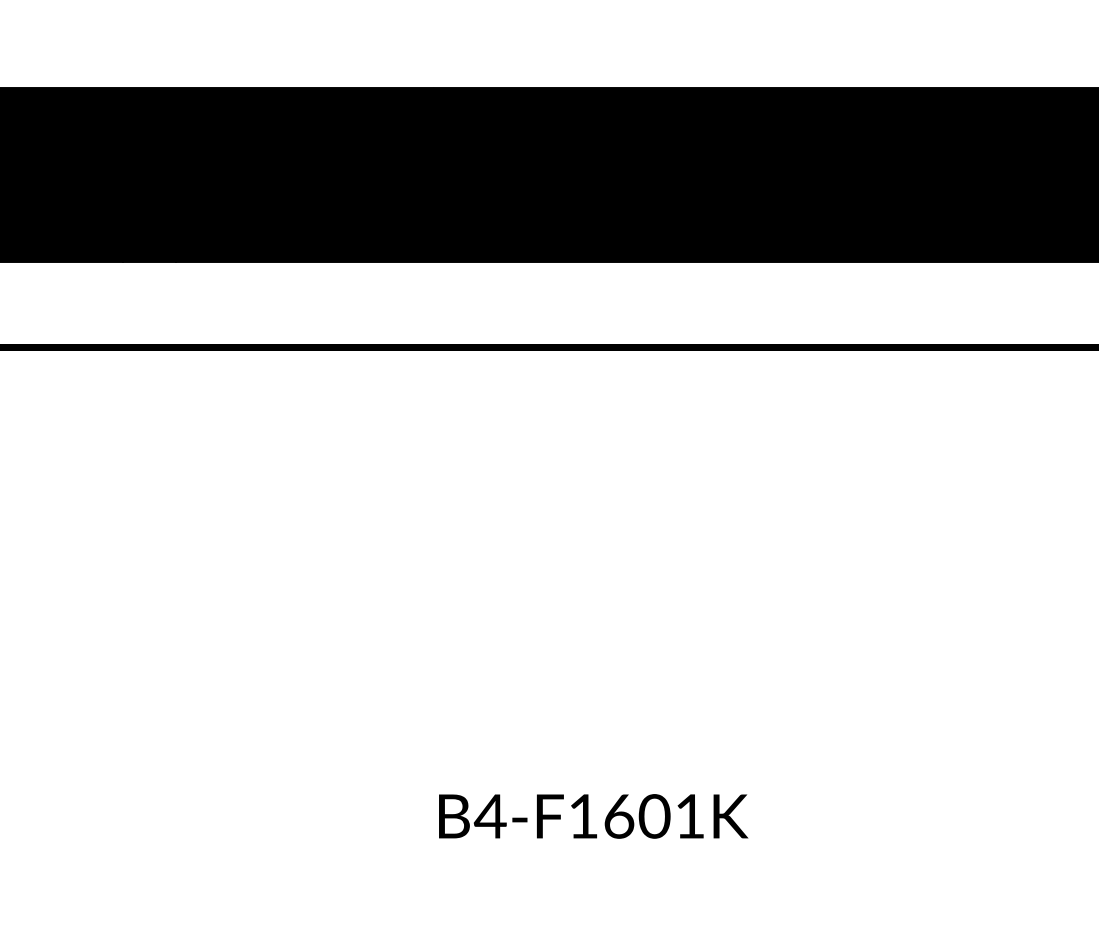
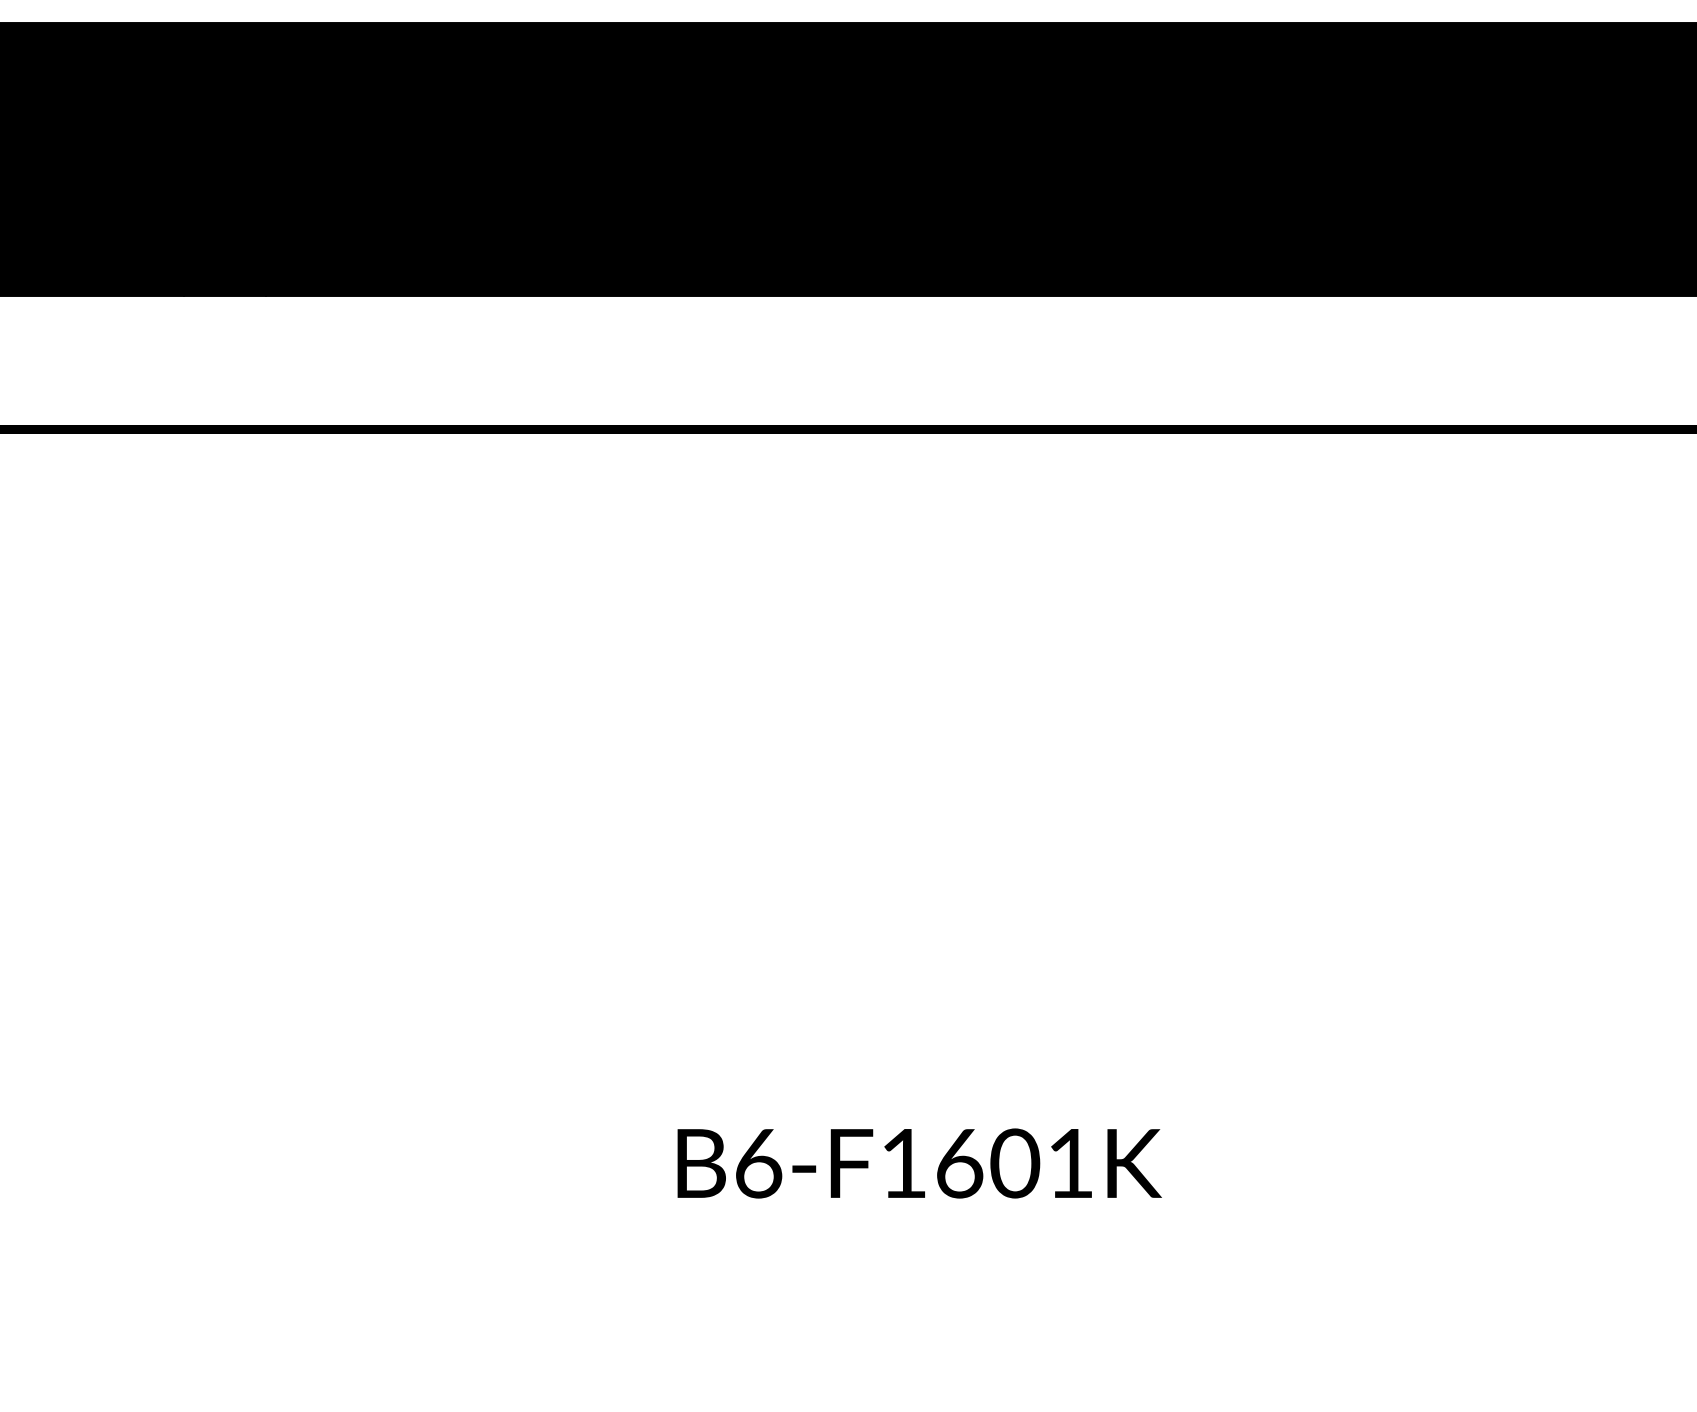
text: (489, 816) -> (756, 1163), B4-F1601K -> B6-F1601K

